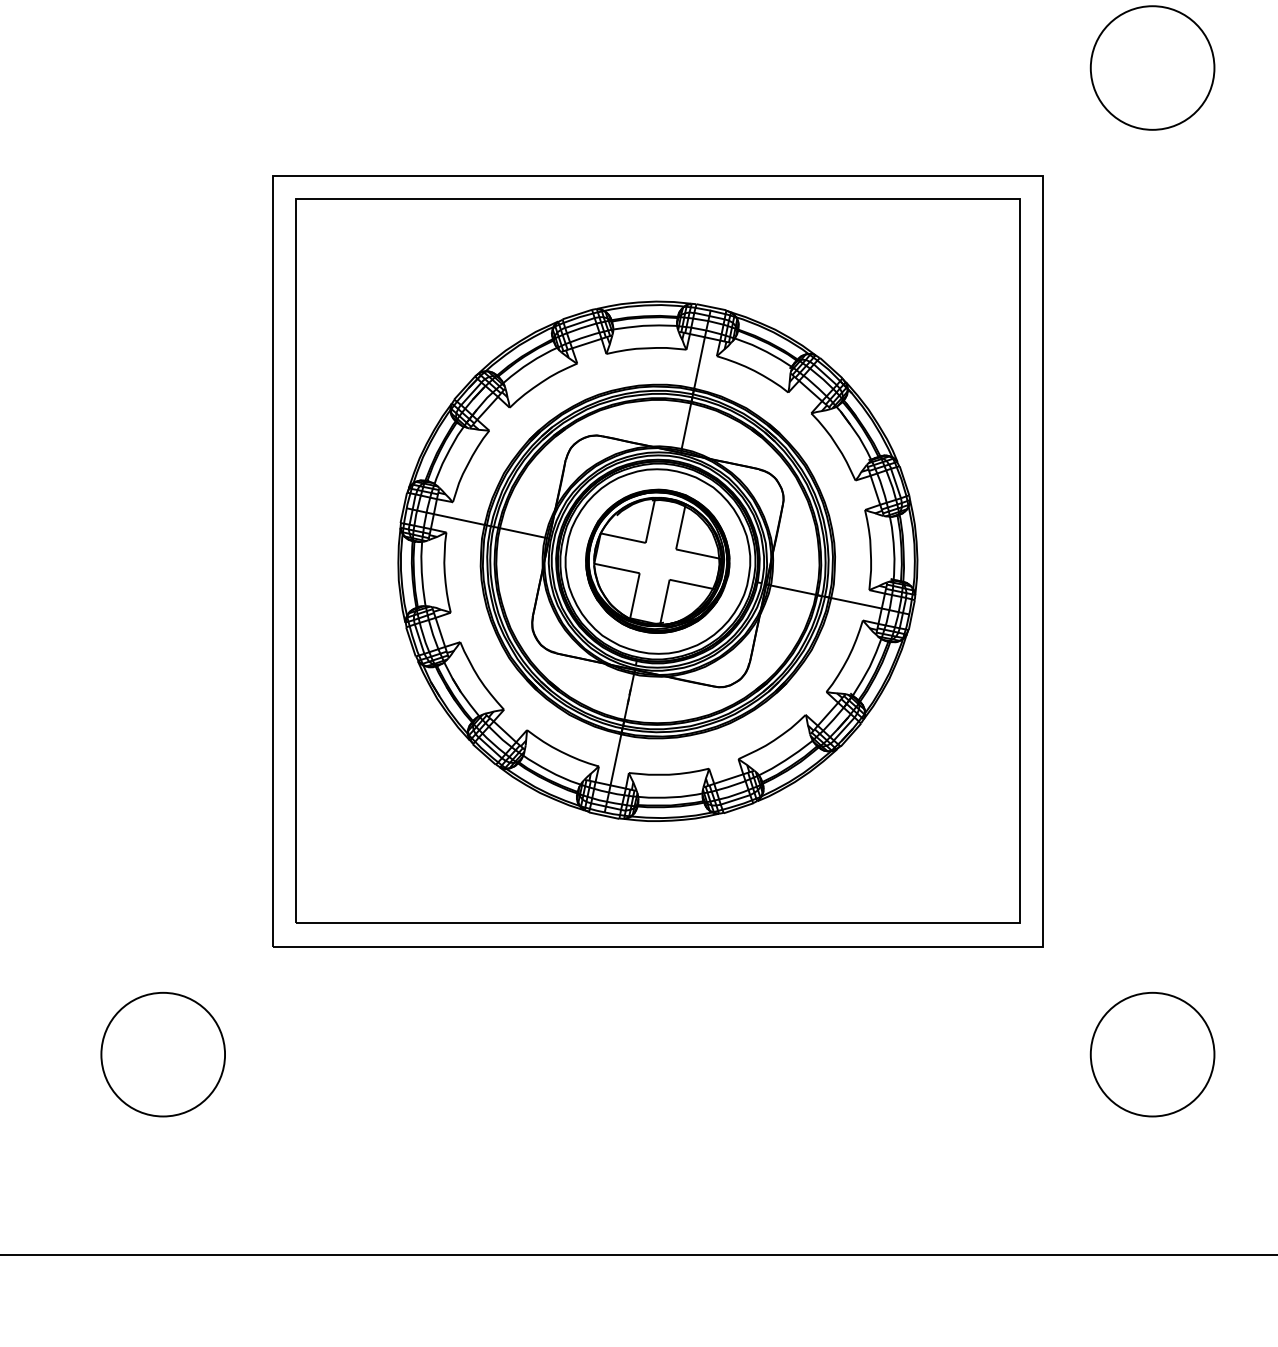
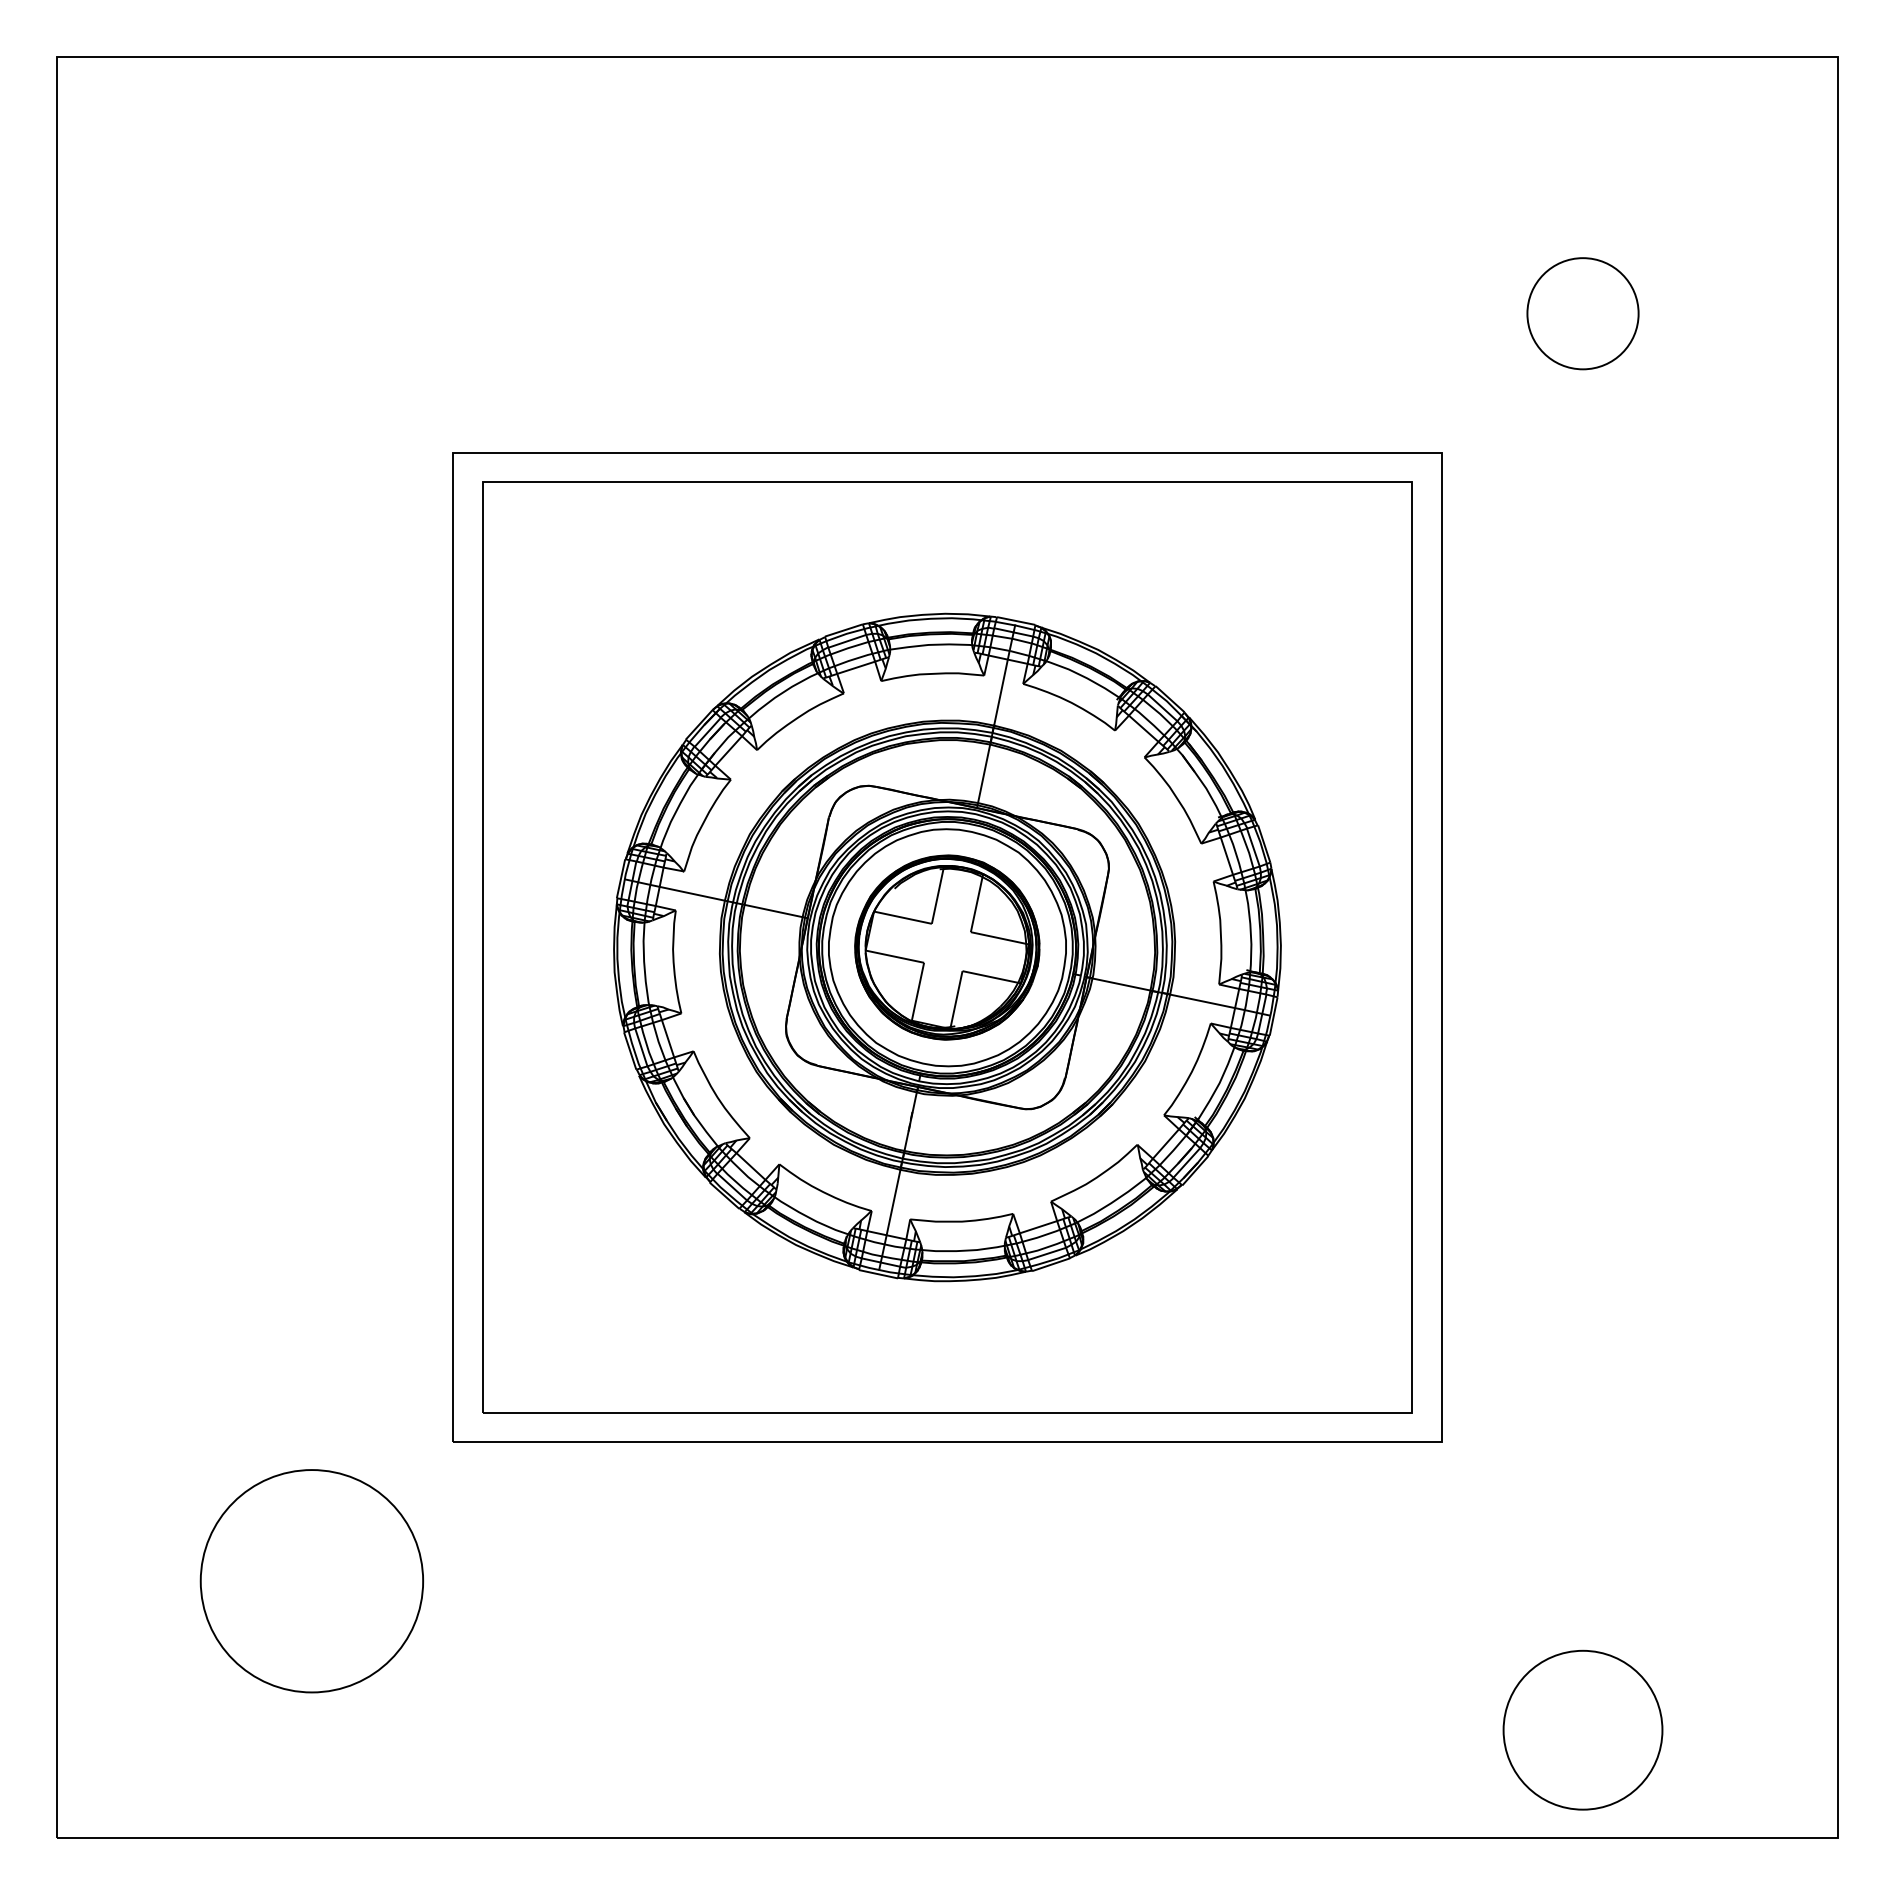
circle: (1152, 67) -> (1582, 313), size x0.7
circle: (162, 1054) -> (311, 1580), size x1.4
circle: (1152, 1054) -> (1582, 1729), moved

